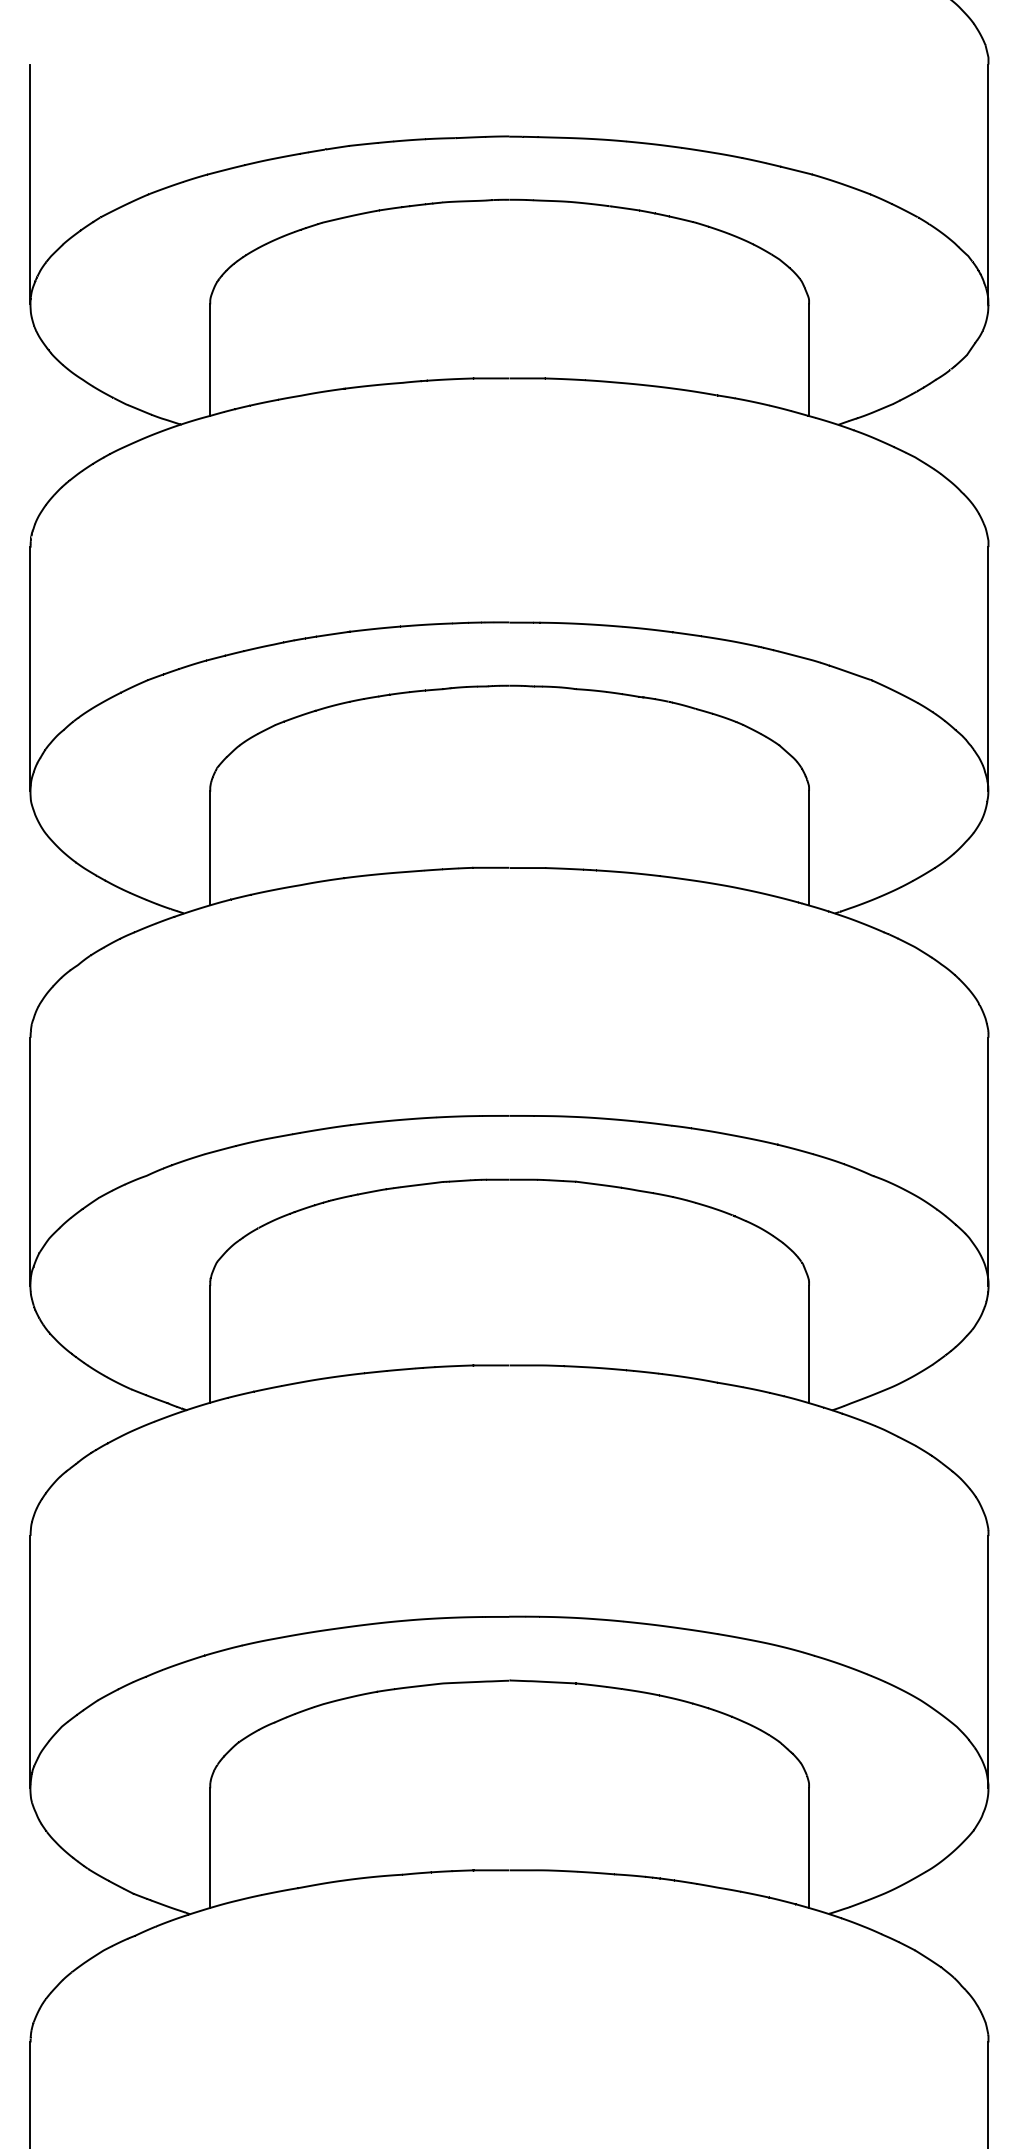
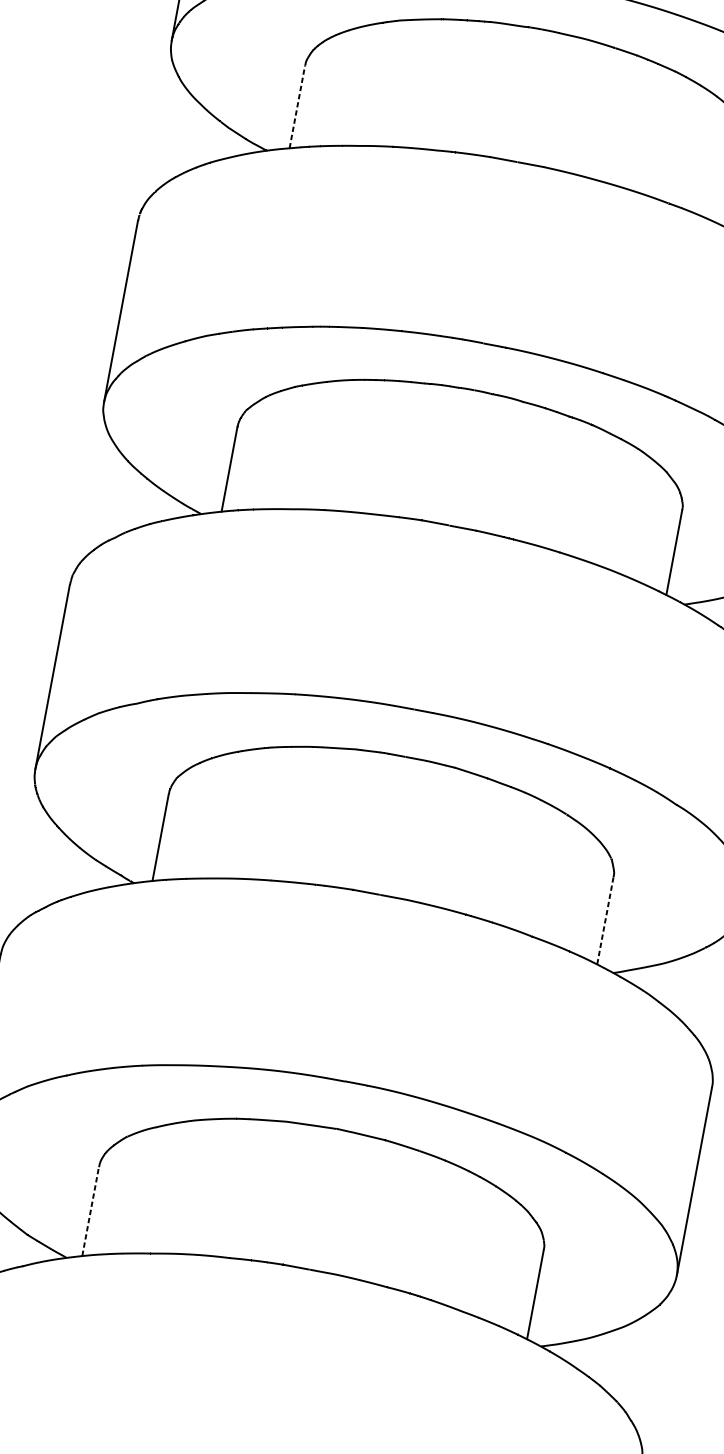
line: (210, 360) -> (297, 107), solid -> dashed
line: (809, 1343) -> (605, 920), solid -> dashed
line: (210, 1847) -> (91, 1211), solid -> dashed

